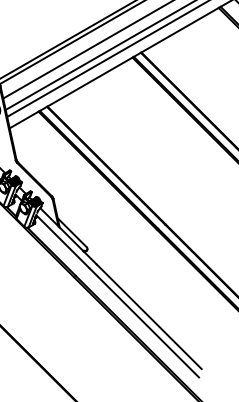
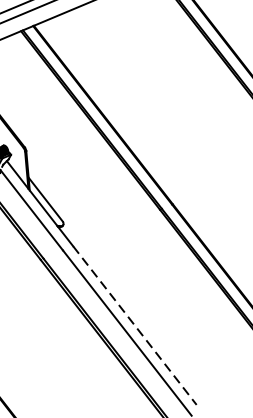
line: (149, 317) -> (135, 326), solid -> dashed

